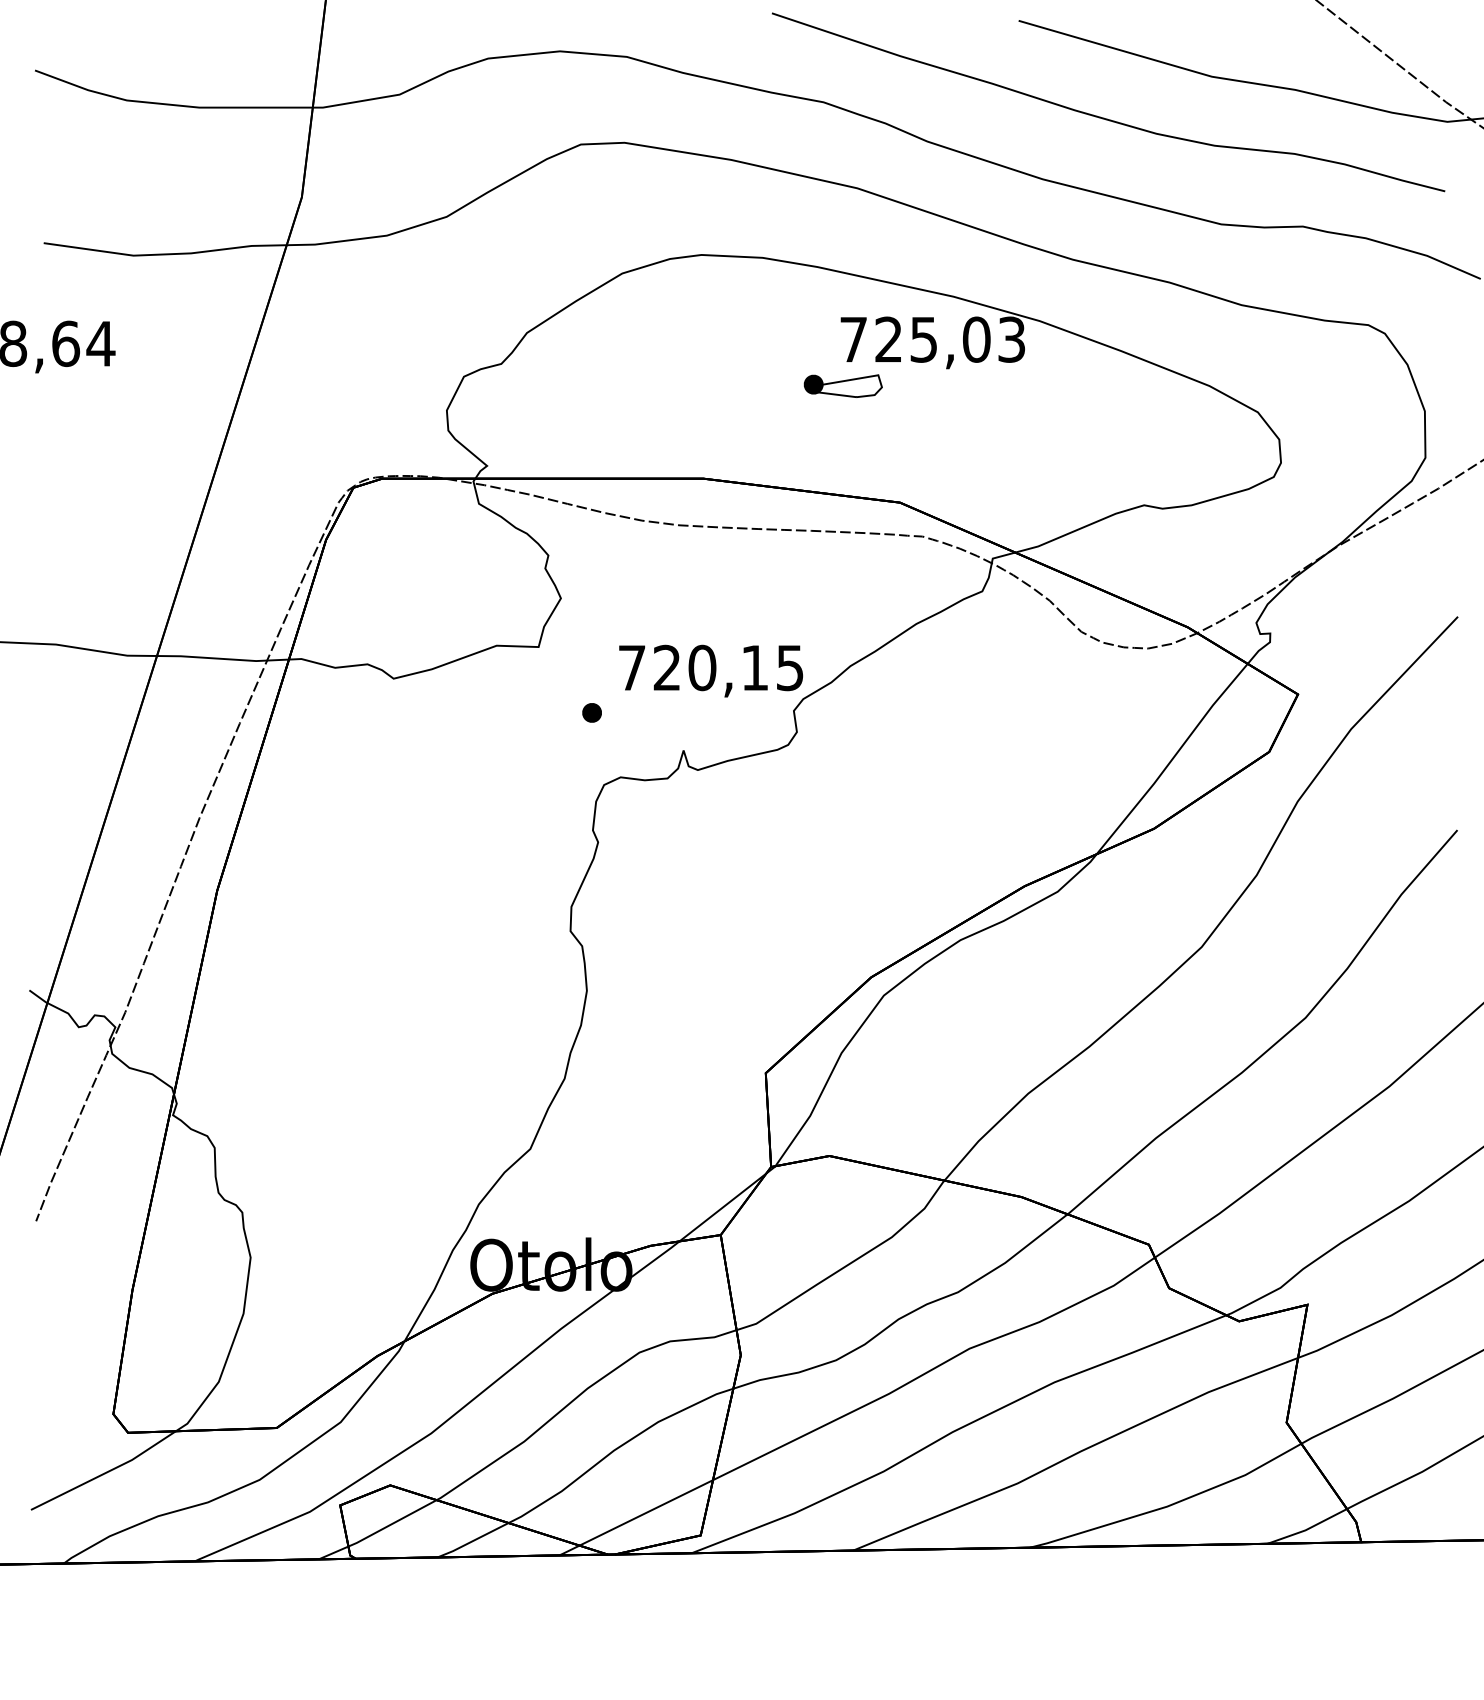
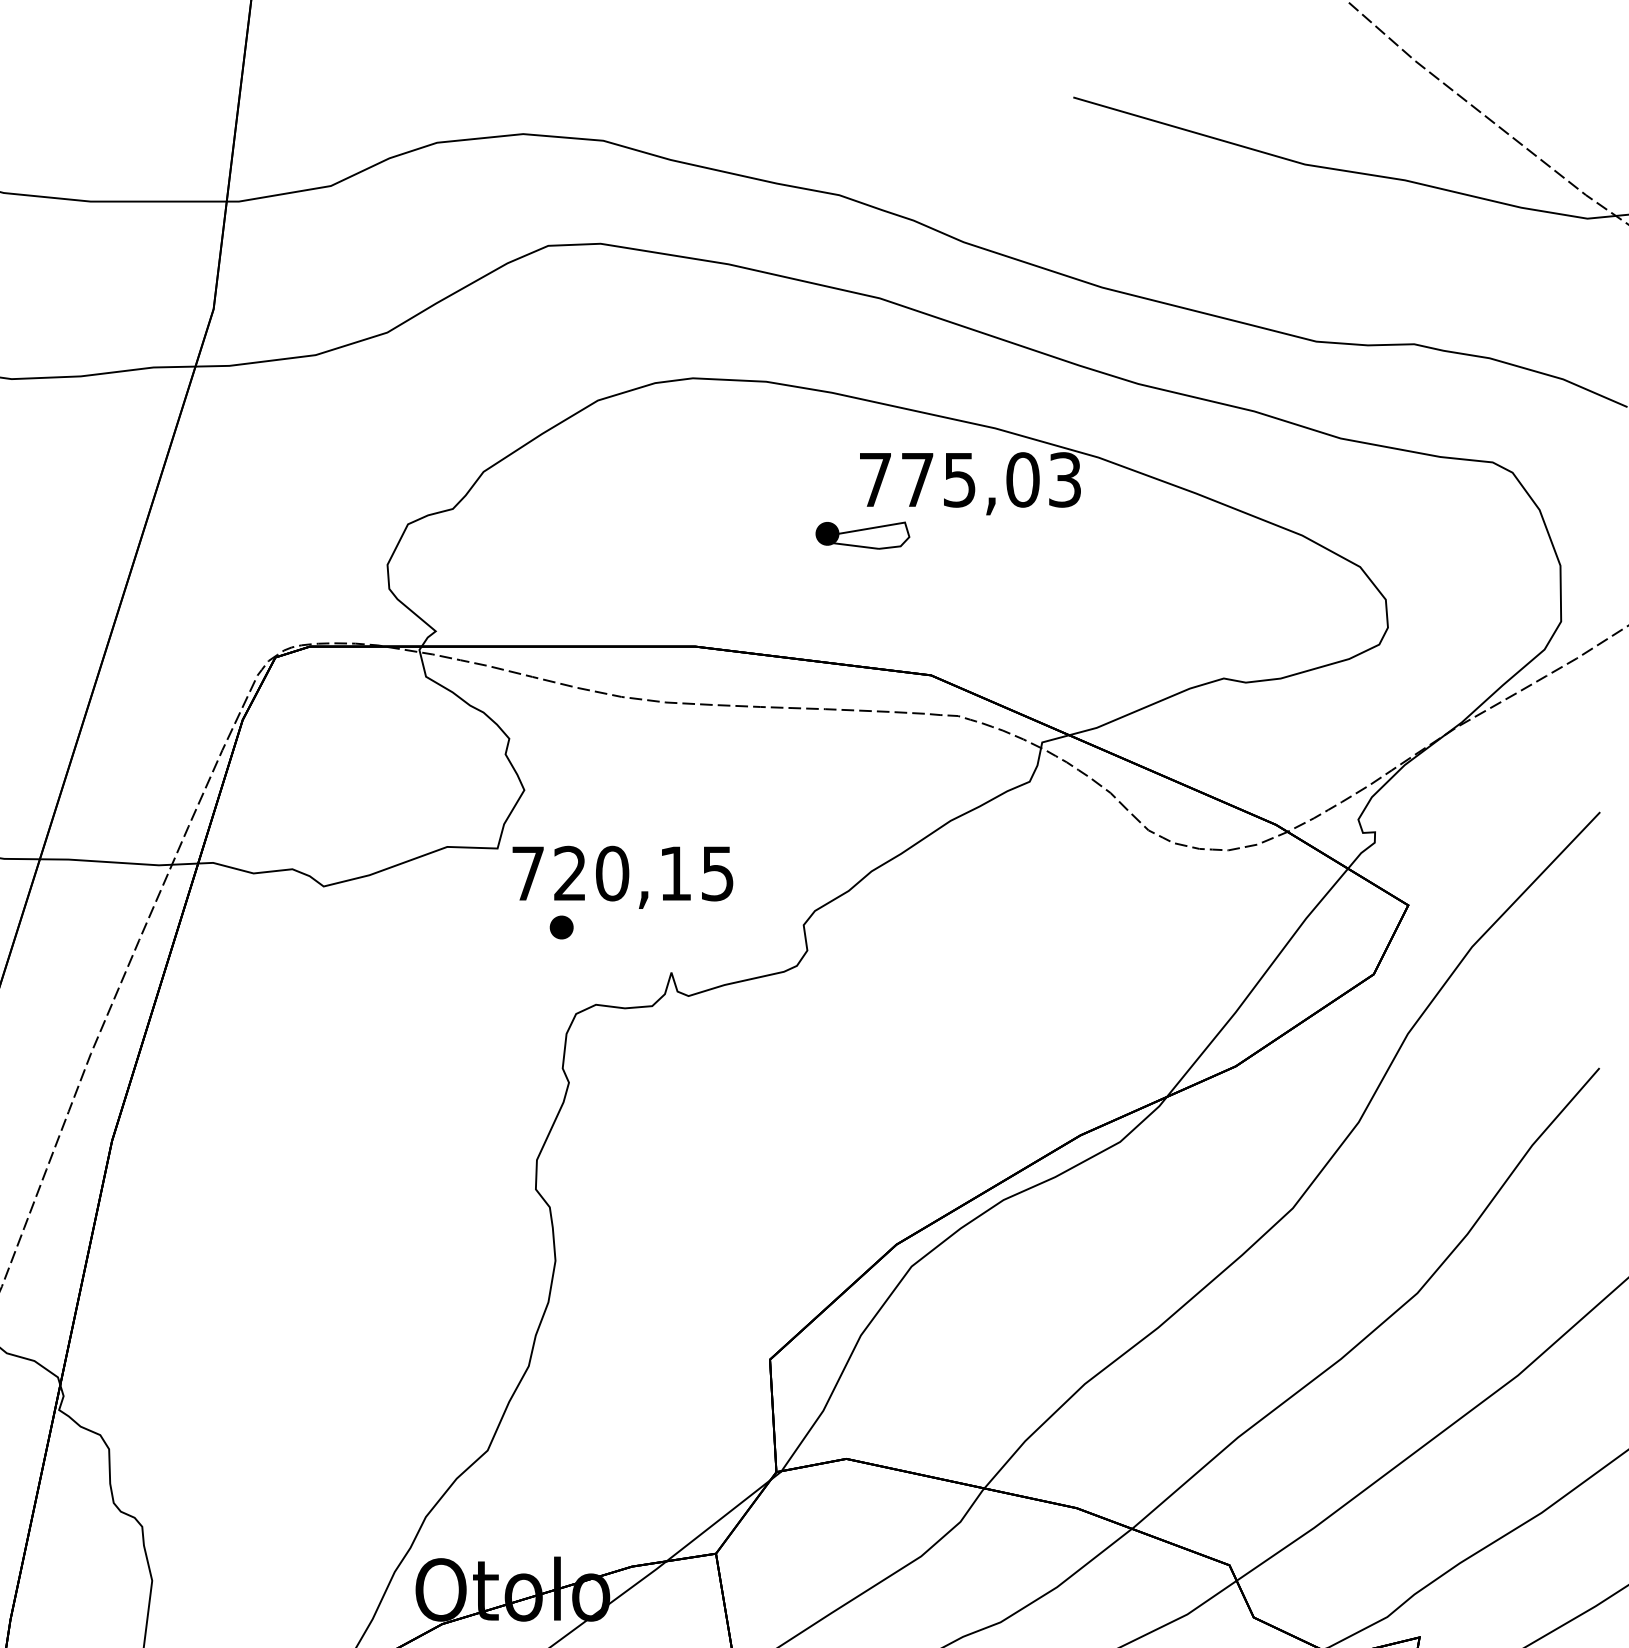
curve: (1104, 117) -> (1176, 213), removed
text: (888, 339) -> (917, 479), 725,03 -> 775,03
text: (710, 670) -> (622, 876), moved

